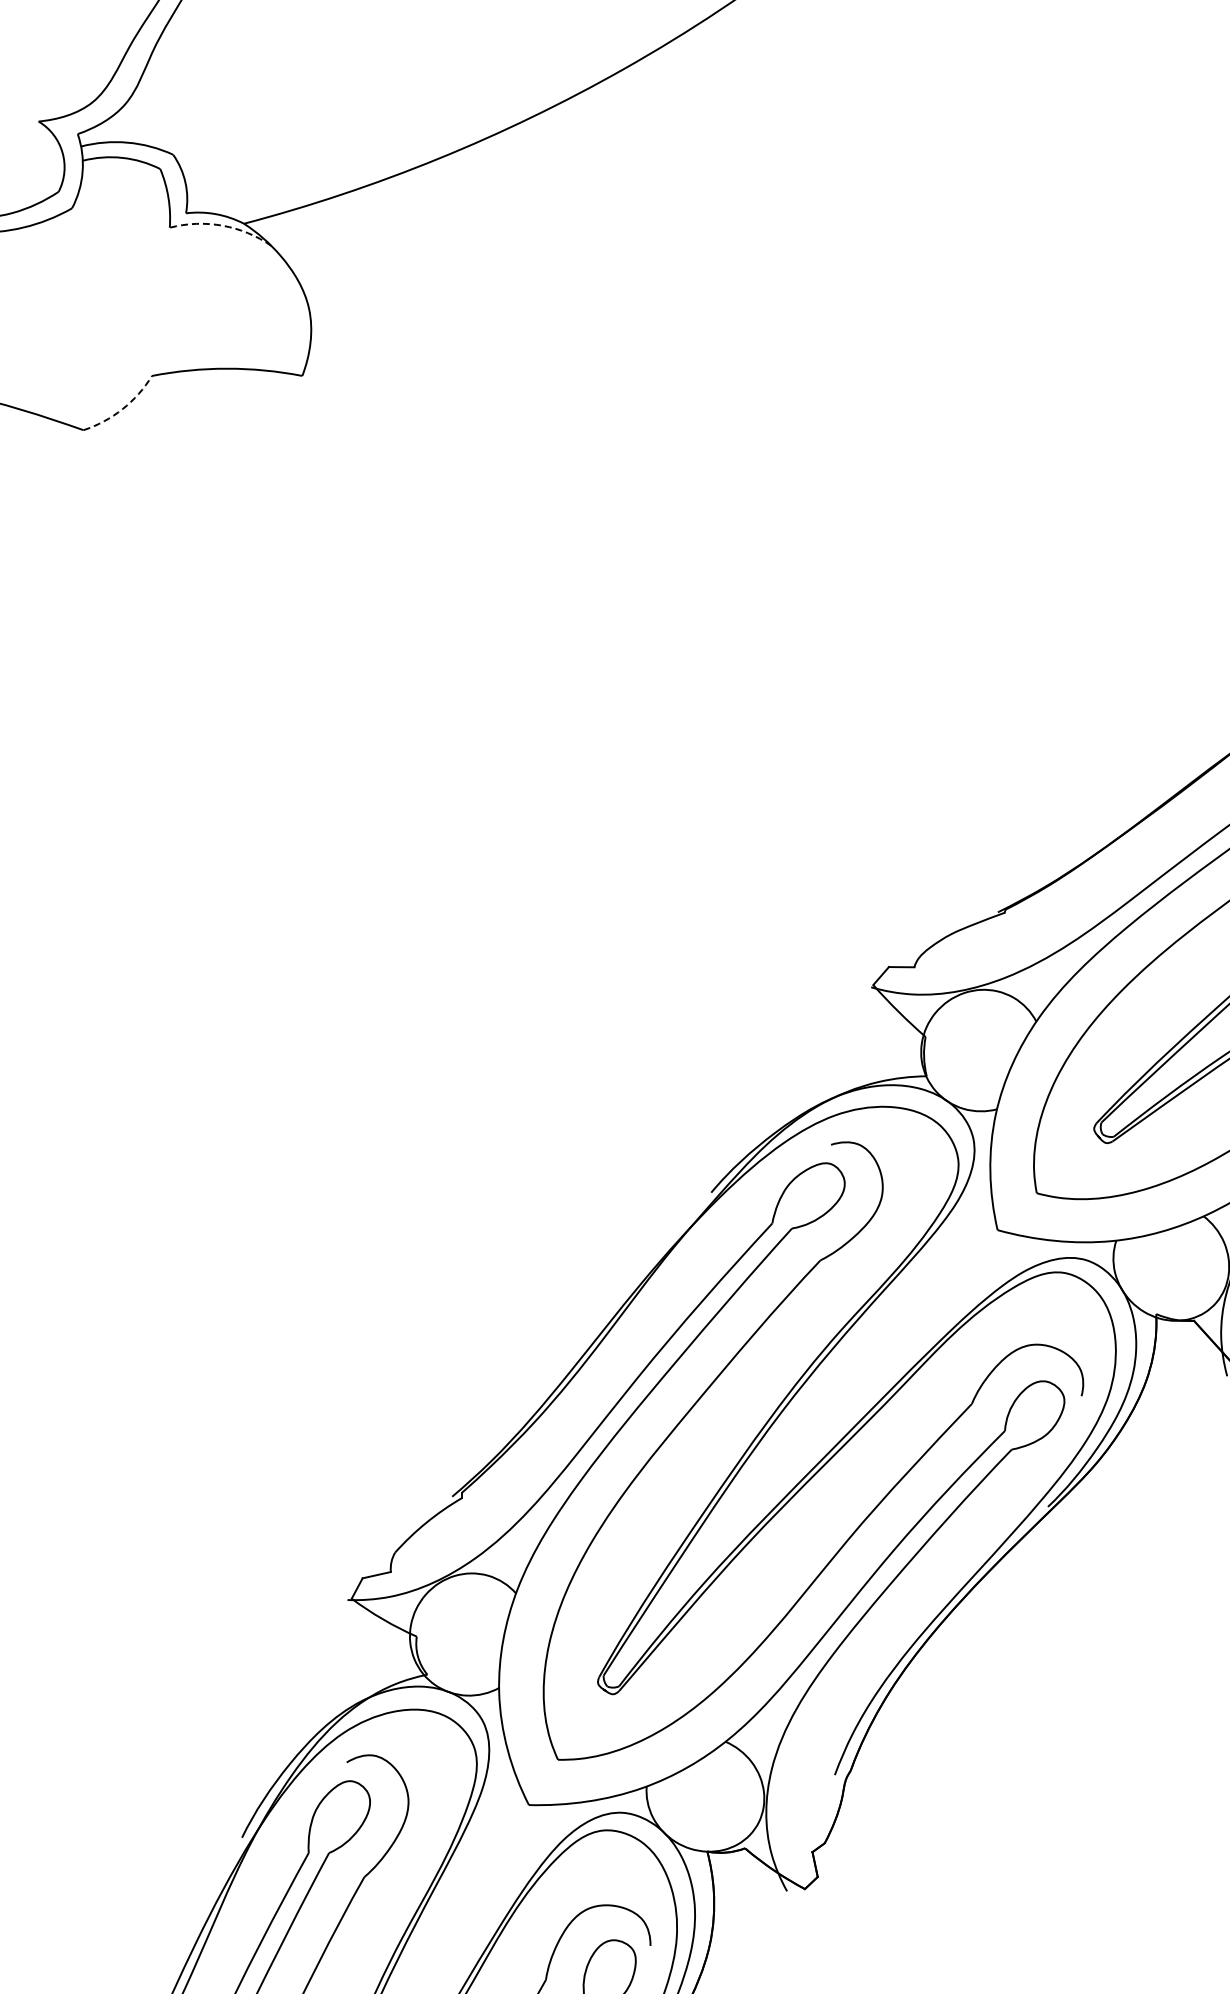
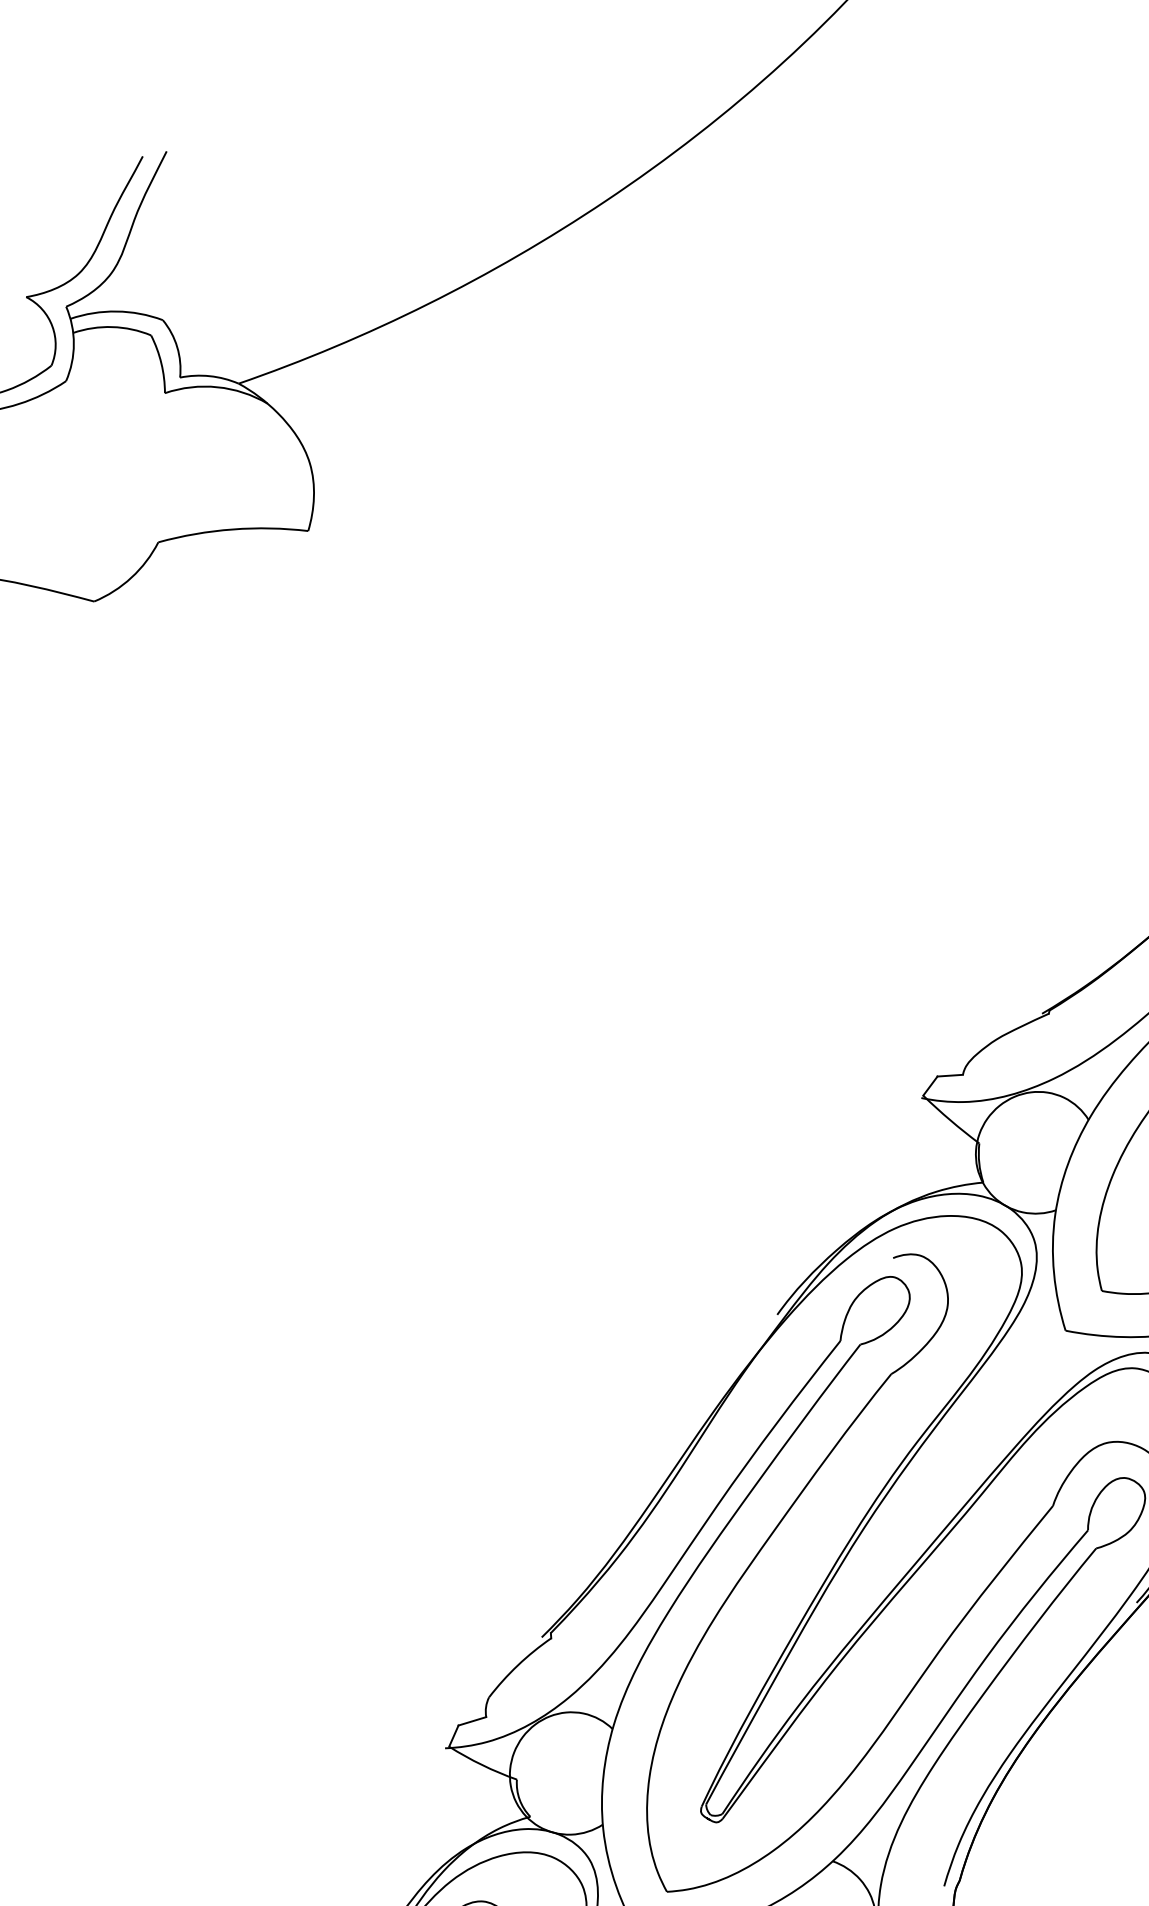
arc: (222, 225) -> (217, 387), dashed -> solid
arc: (122, 409) -> (131, 577), dashed -> solid

